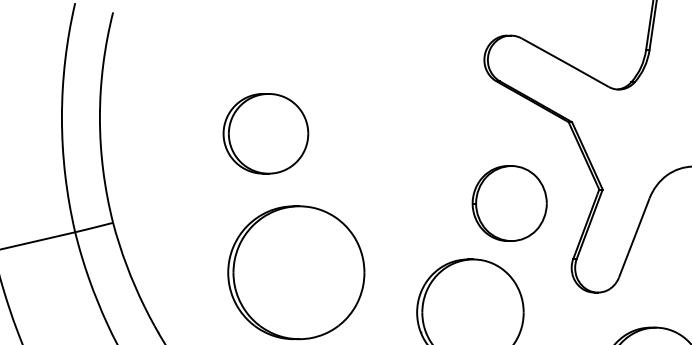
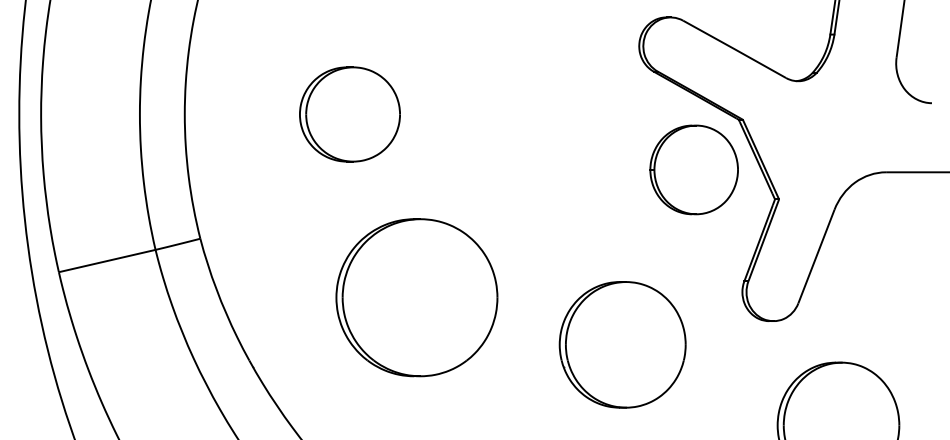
part: (265, 133) -> (349, 114), moved
part: (509, 203) -> (693, 169), moved

